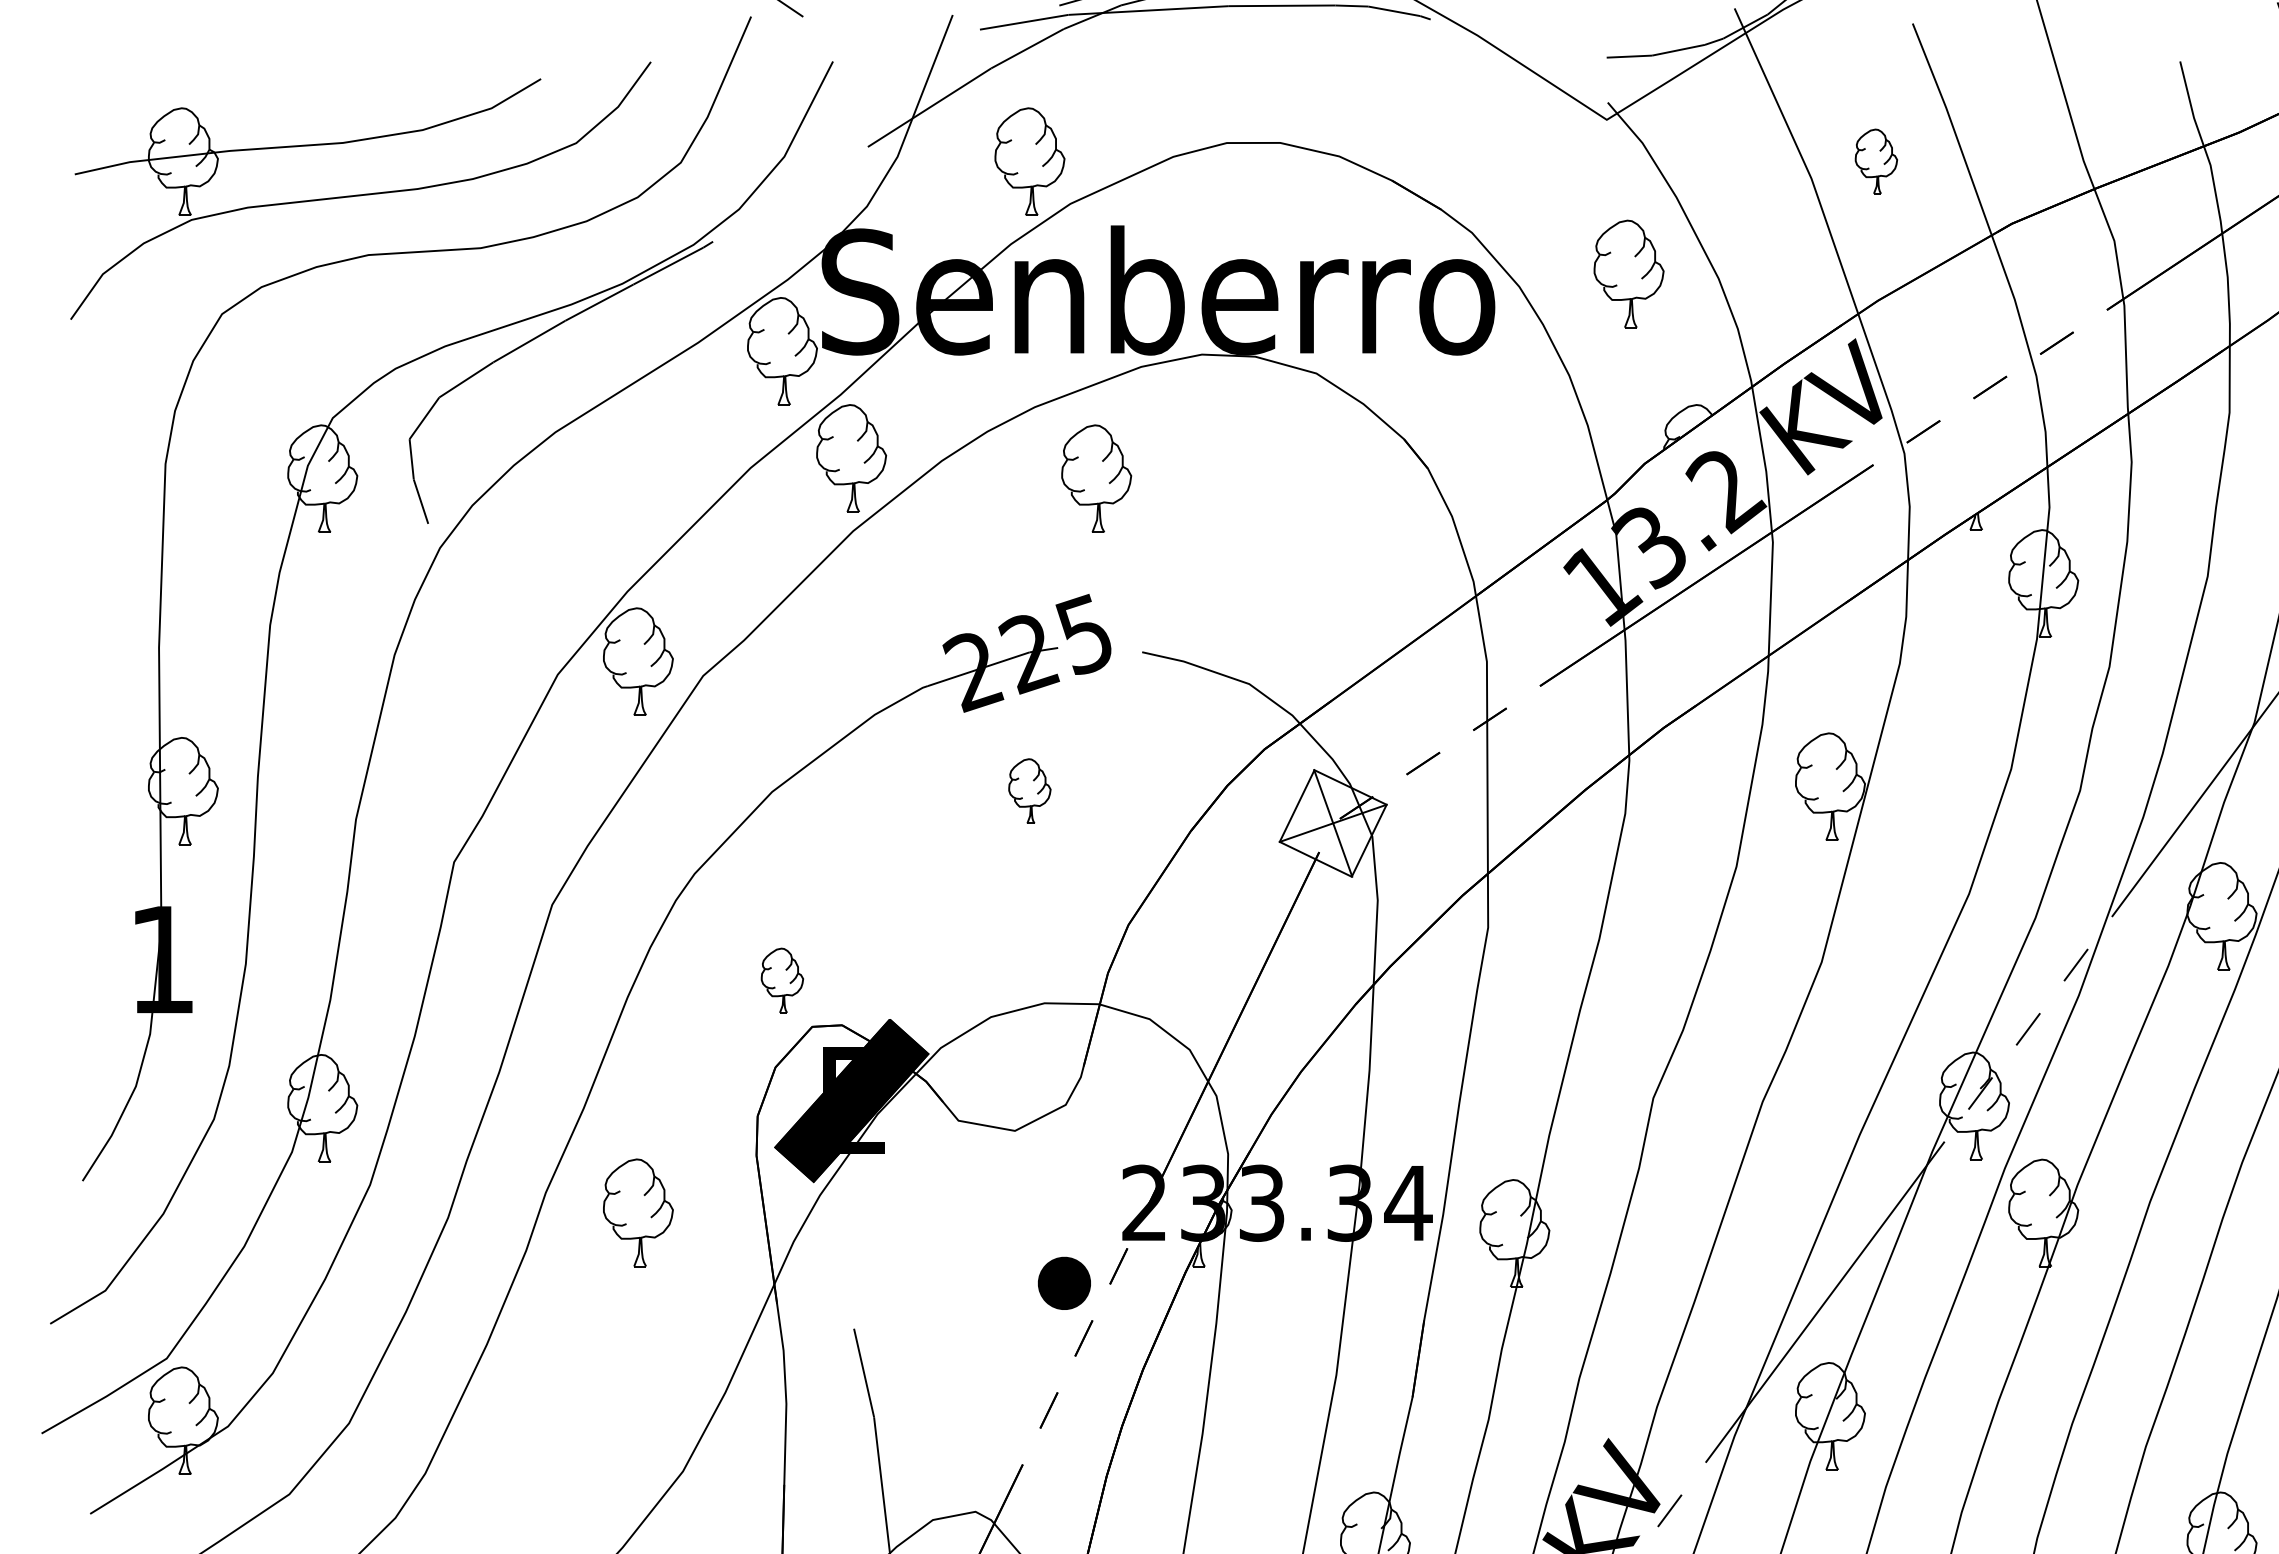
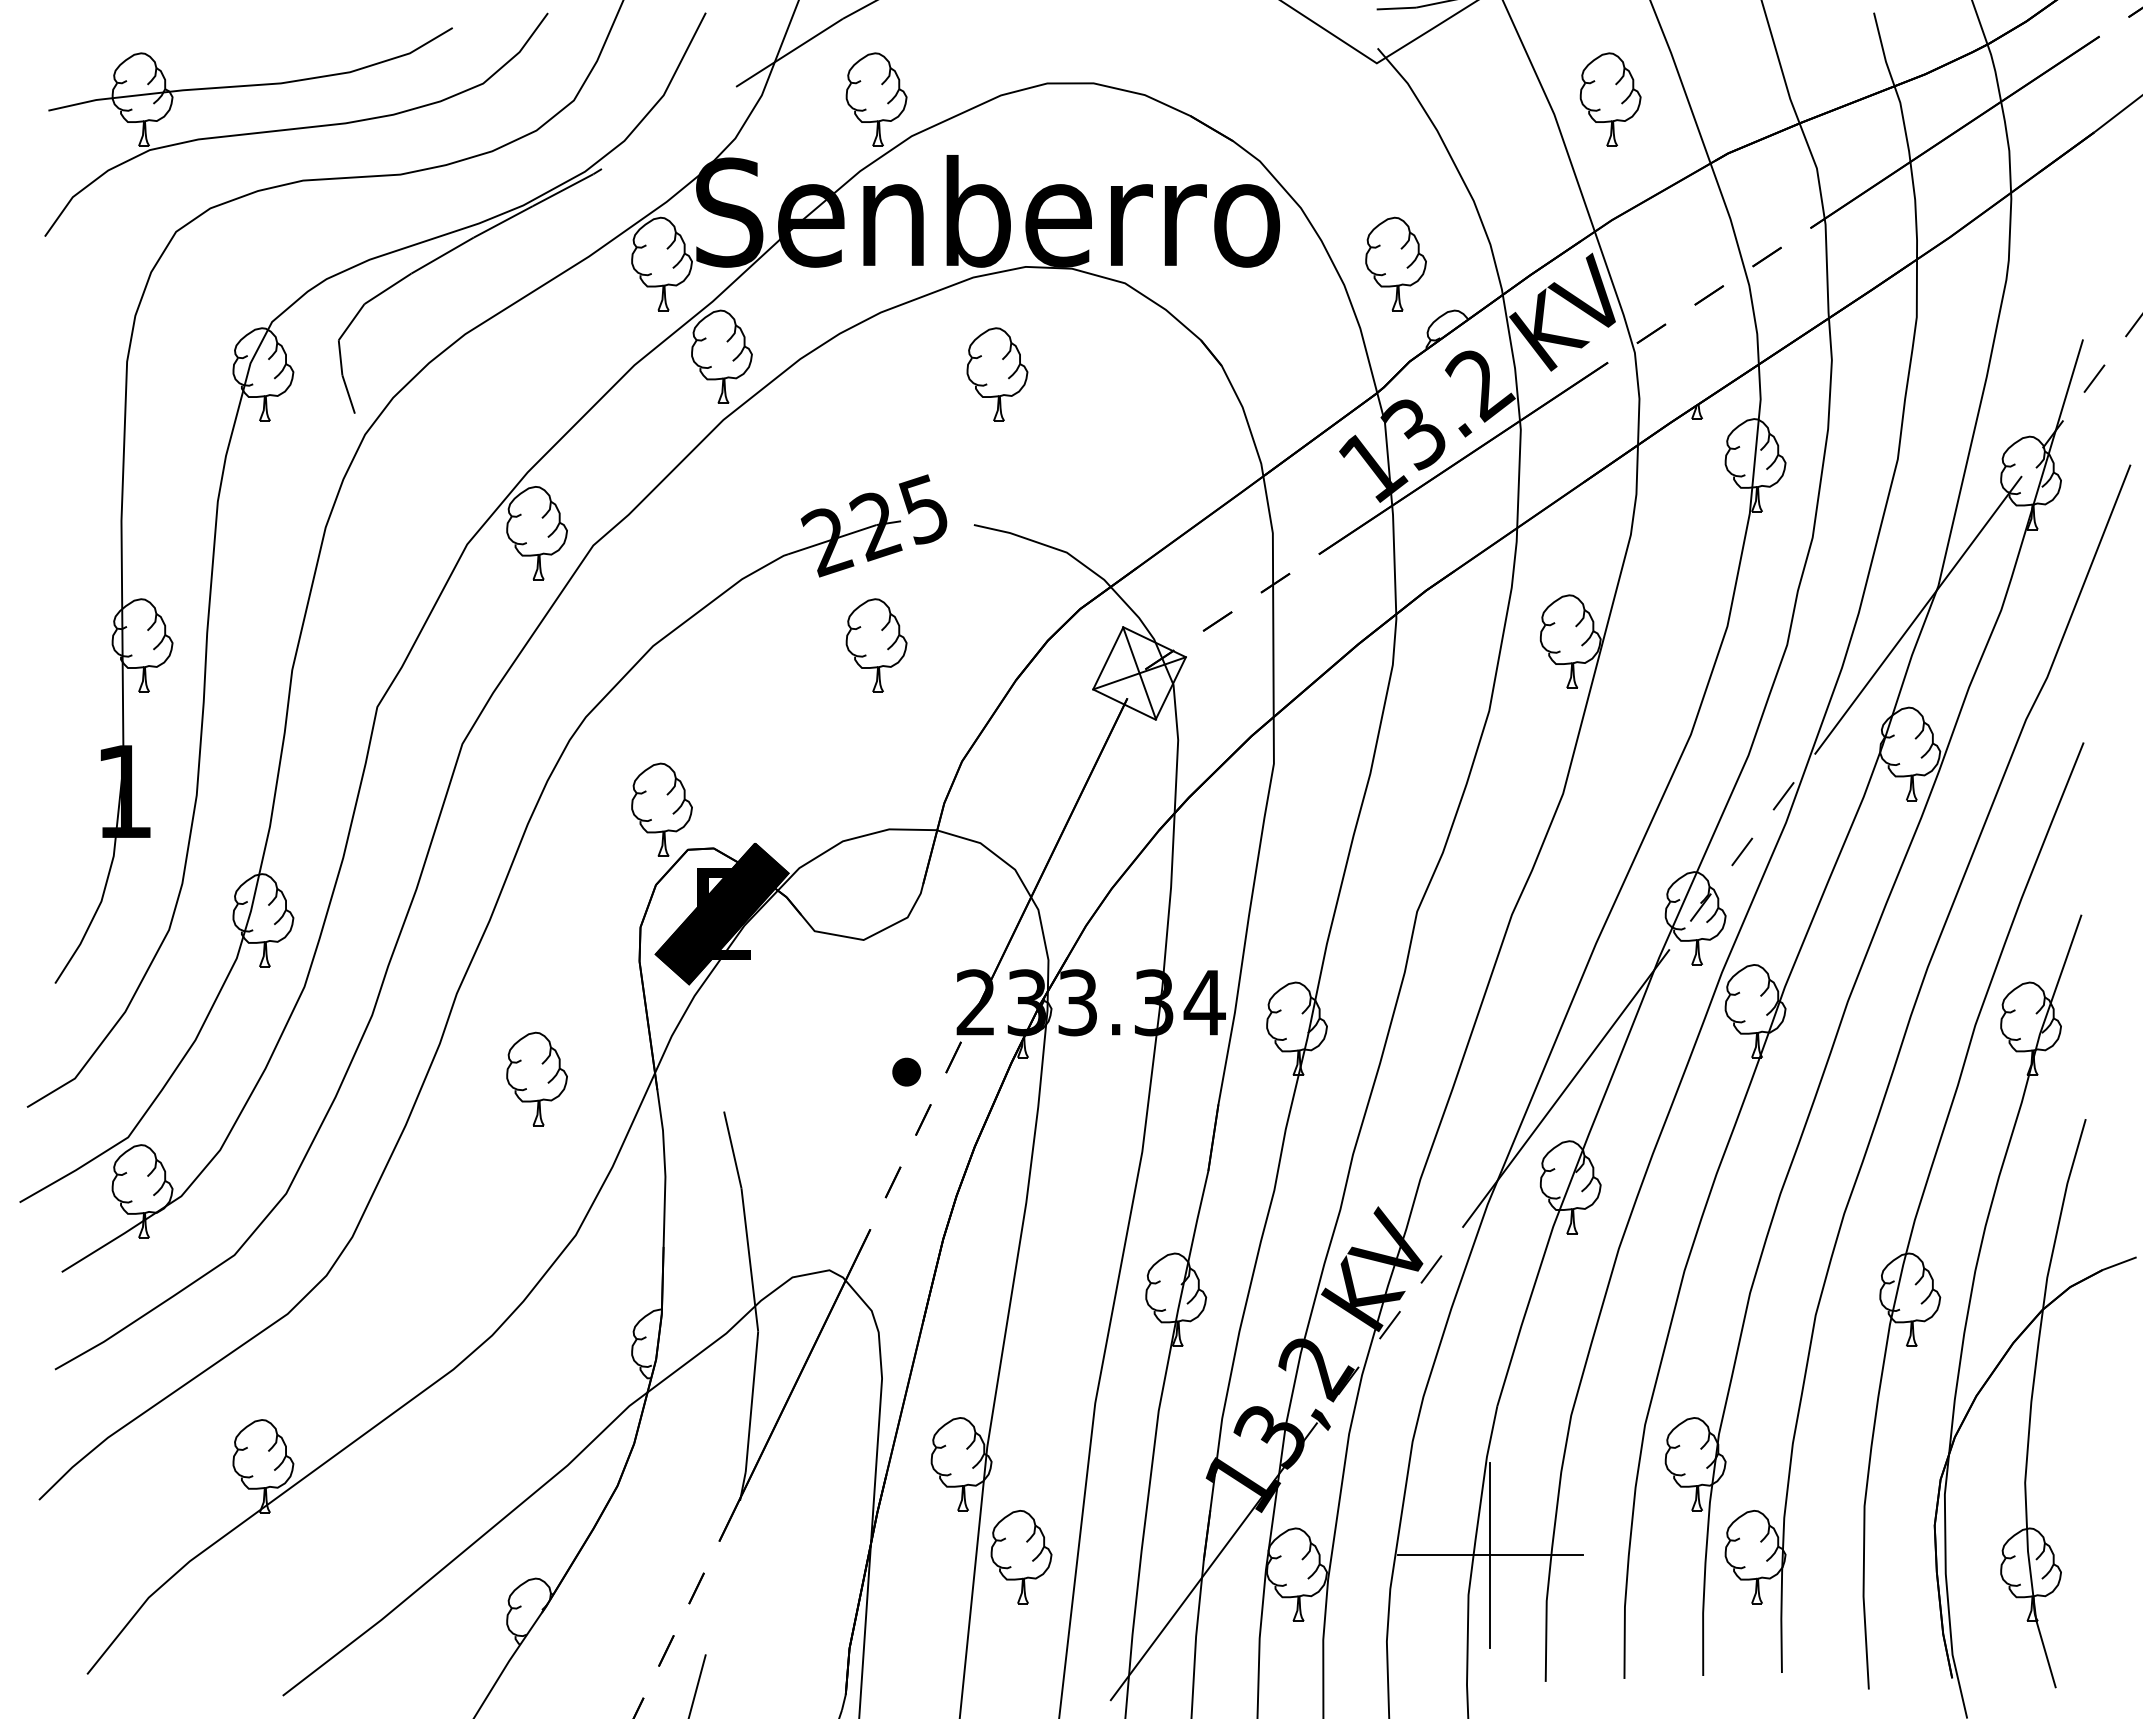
part: (1876, 161) -> (1610, 99), size x1.67
part: (1628, 273) -> (1395, 263), moved
part: (1096, 478) -> (997, 374), moved
part: (1029, 791) -> (876, 645), size x1.67
part: (781, 980) -> (661, 809), size x1.67
part: (637, 1212) -> (536, 1078), moved
part: (1064, 1282) -> (906, 1071), size x0.62

